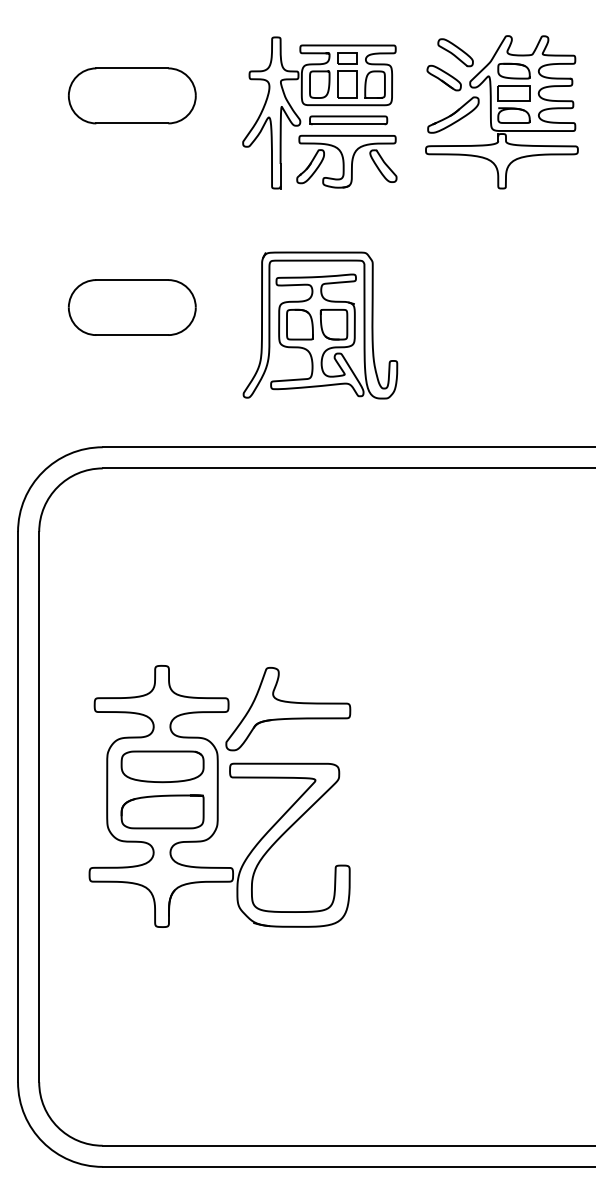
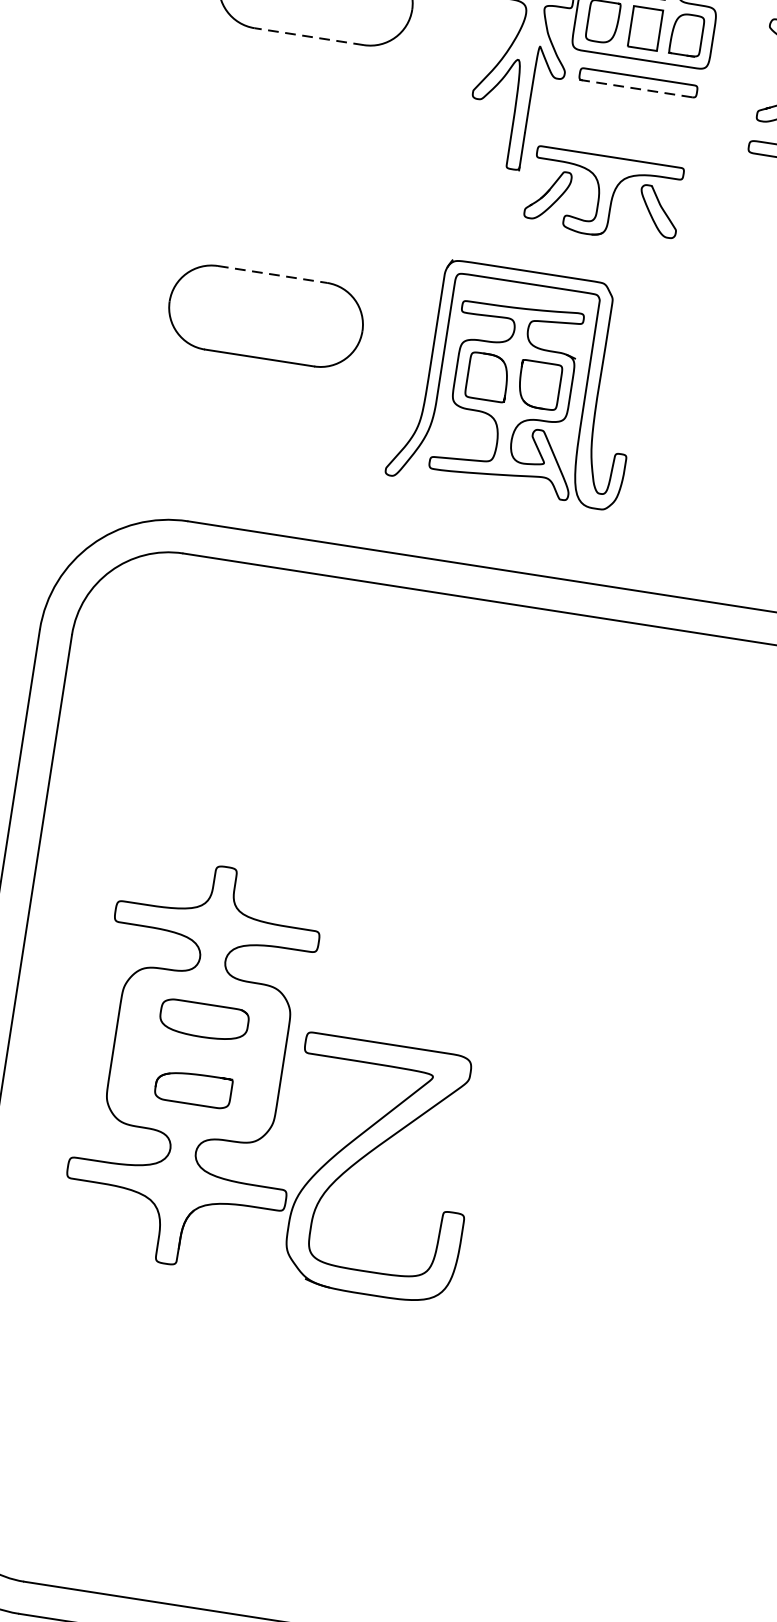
line: (132, 123) -> (309, 36), solid -> dashed
line: (346, 124) -> (634, 88), solid -> dashed
part: (346, 161) -> (603, 195), moved
line: (132, 280) -> (272, 275), solid -> dashed
part: (320, 325) -> (518, 383), moved
part: (288, 709) -> (408, 963), removed
part: (162, 766) -> (204, 1020), size x0.7
part: (162, 811) -> (193, 1088), size x0.6

